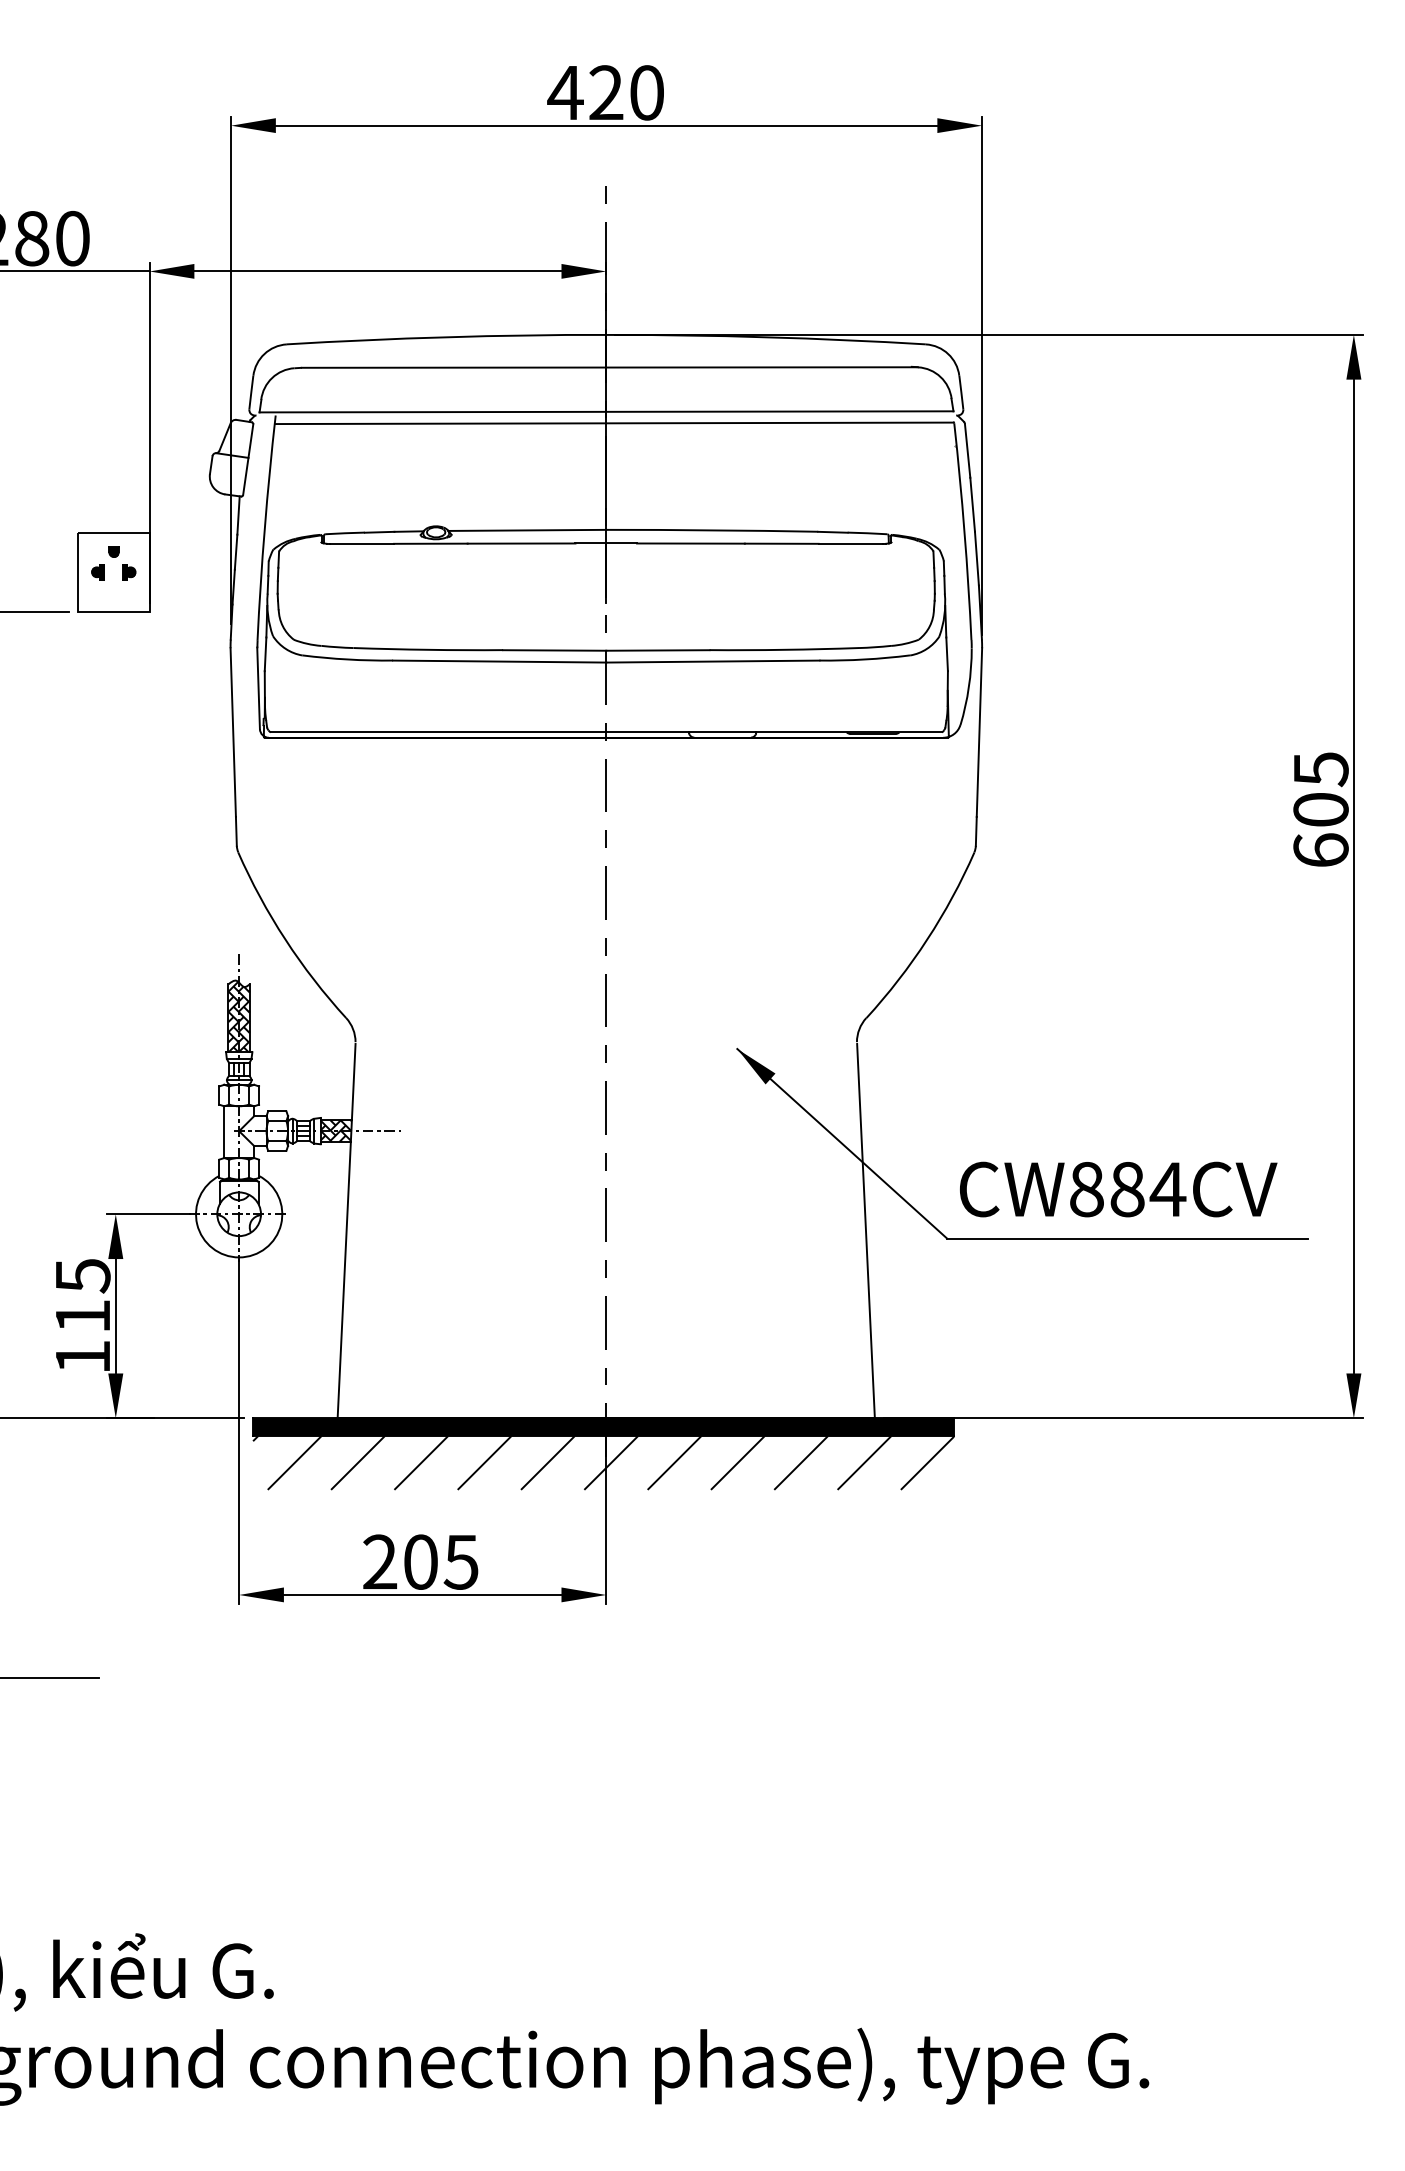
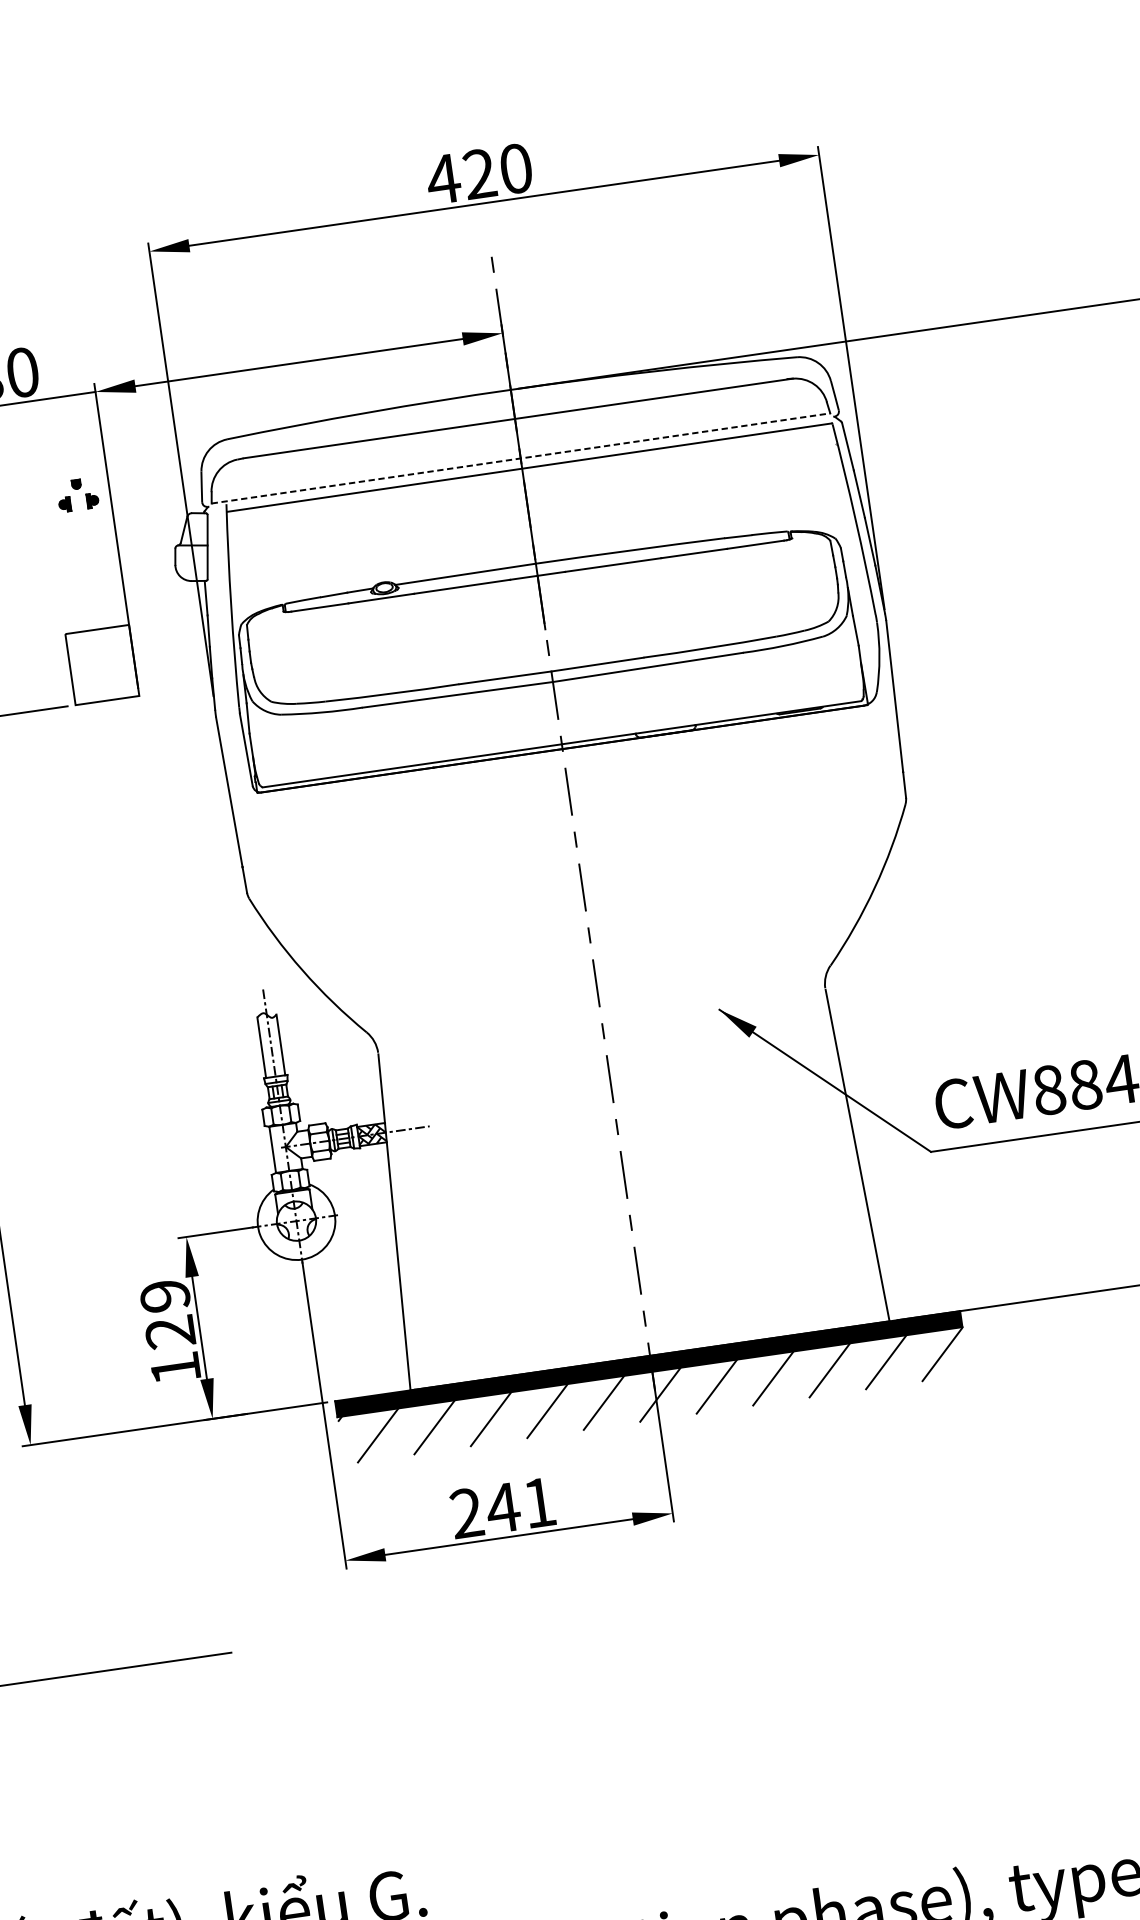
line: (606, 411) -> (520, 458), solid -> dashed
part: (113, 563) -> (77, 494), moved
hatch: (238, 1016) -> (270, 1044), removed
text: (82, 1296) -> (167, 1314), 115 -> 129
text: (440, 1561) -> (520, 1504), 205 -> 241

